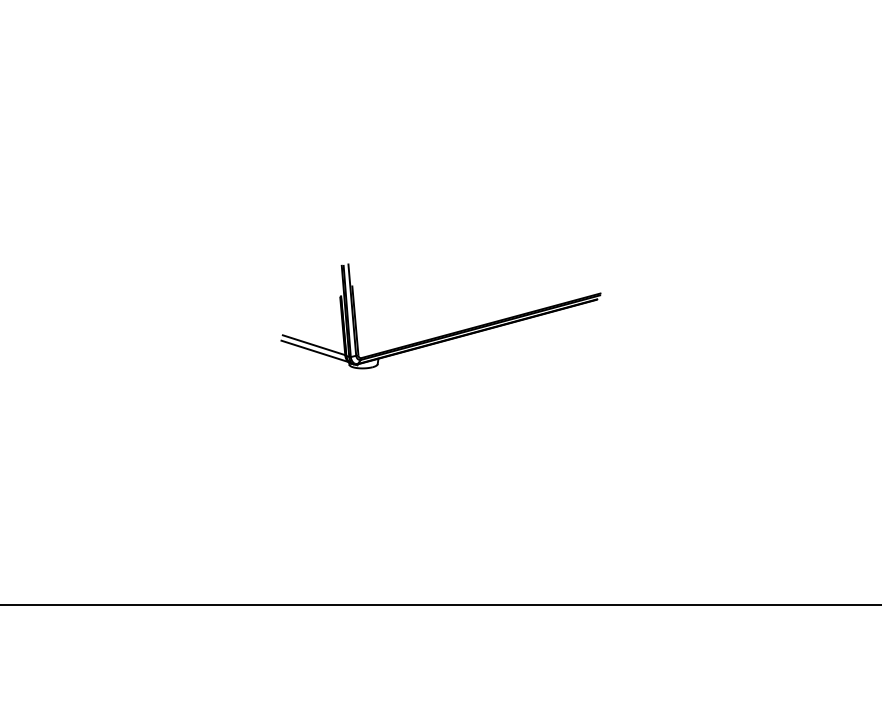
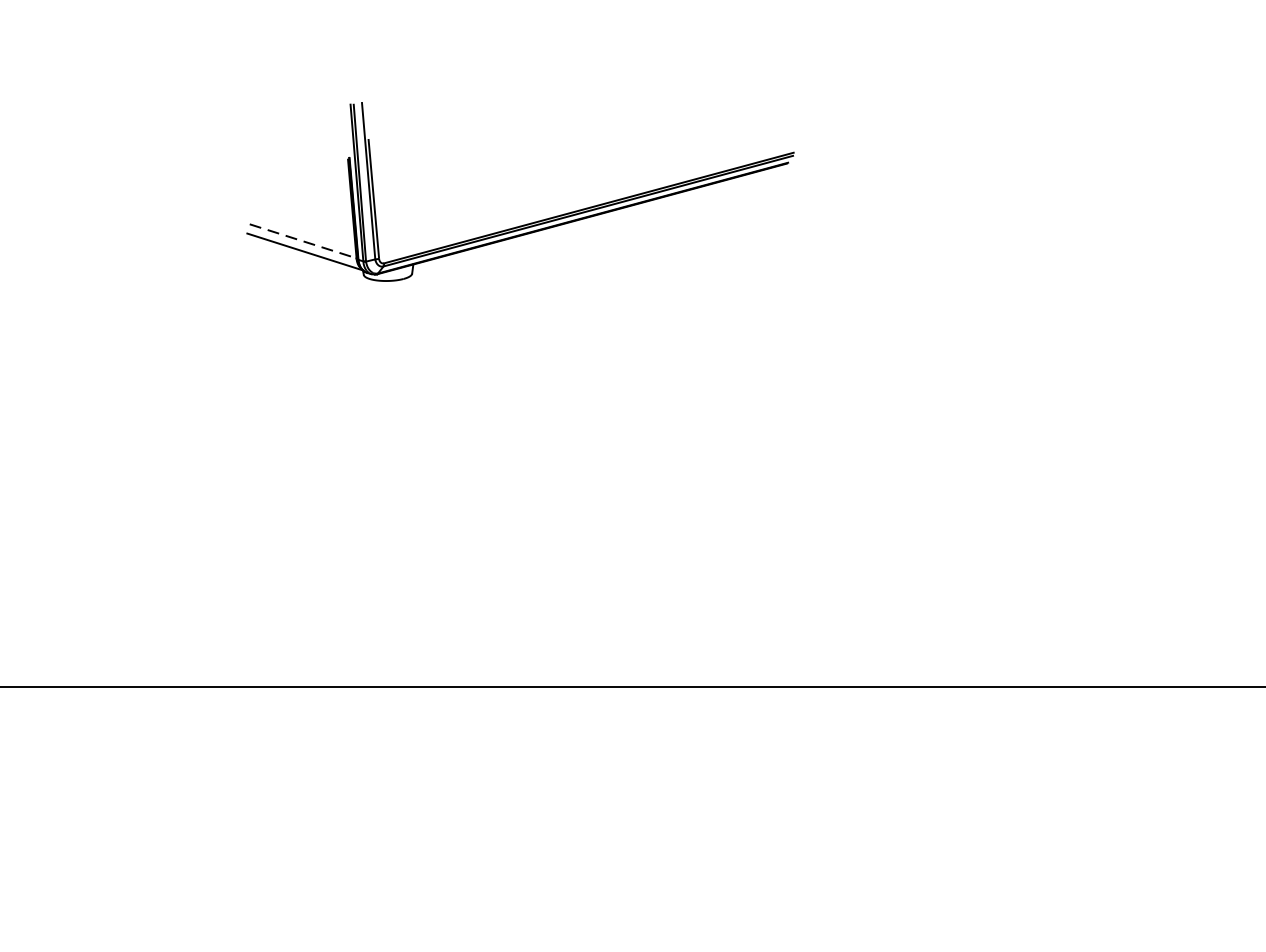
line: (314, 345) -> (303, 241), solid -> dashed

